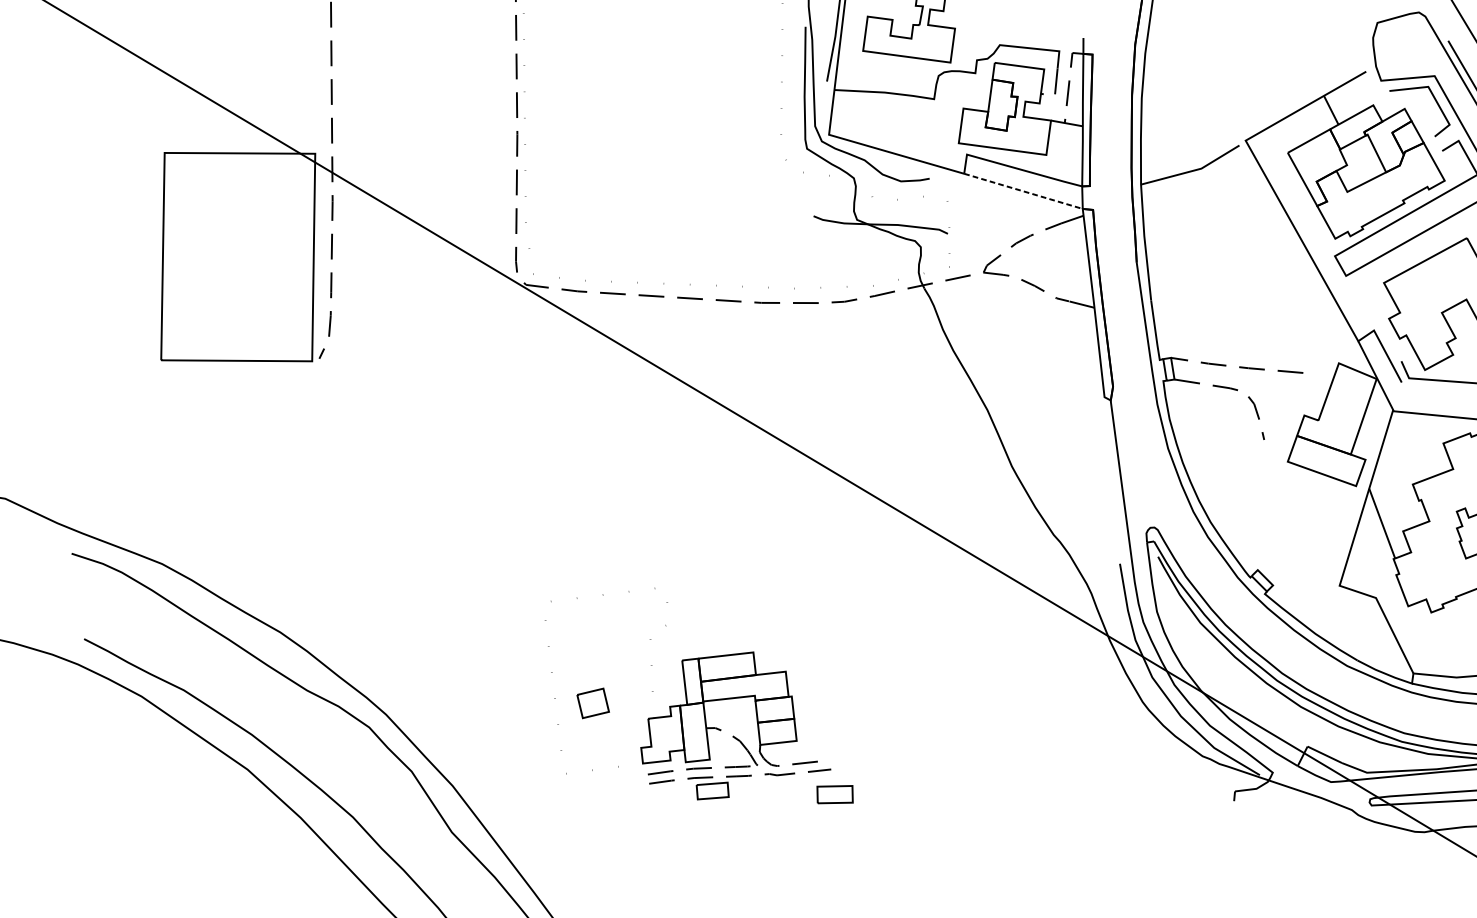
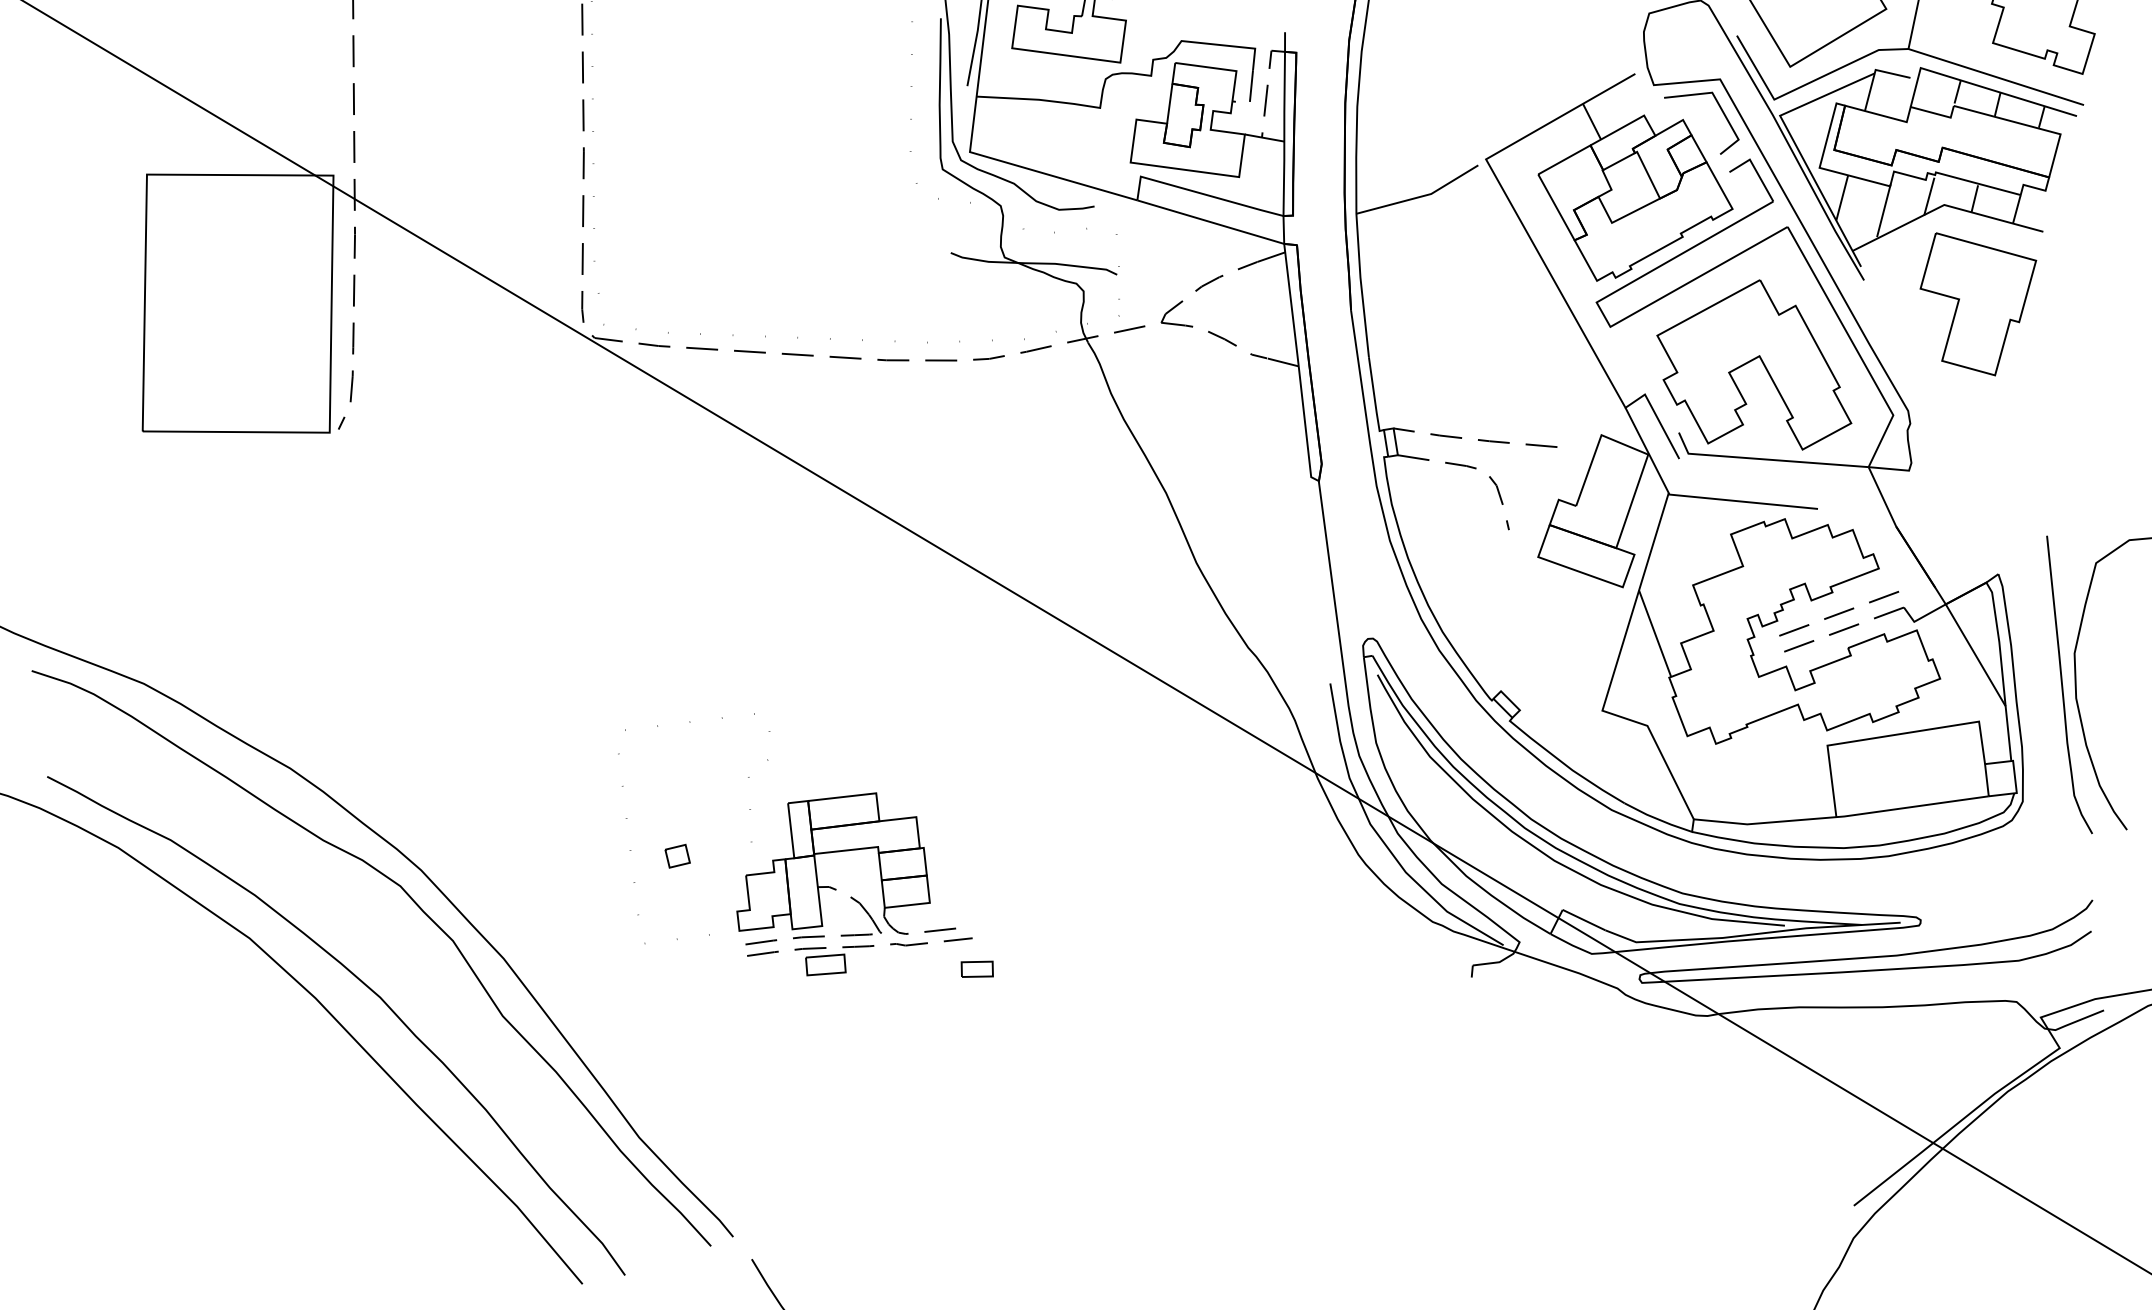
line: (1023, 191) -> (1210, 222), dashed -> solid
part: (592, 702) -> (677, 855), size x0.62
part: (834, 793) -> (976, 968), size x0.71

